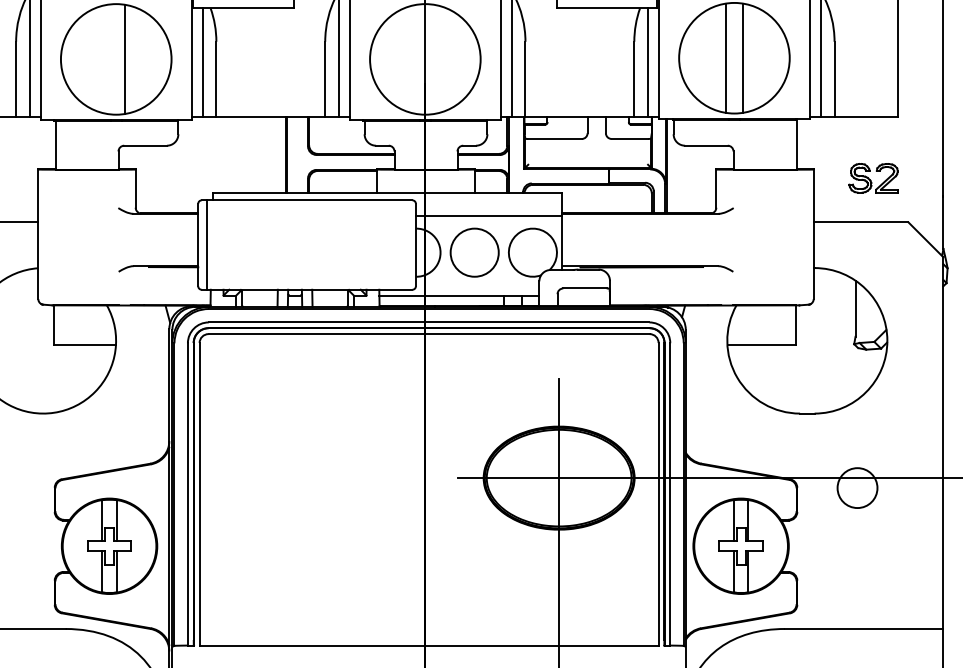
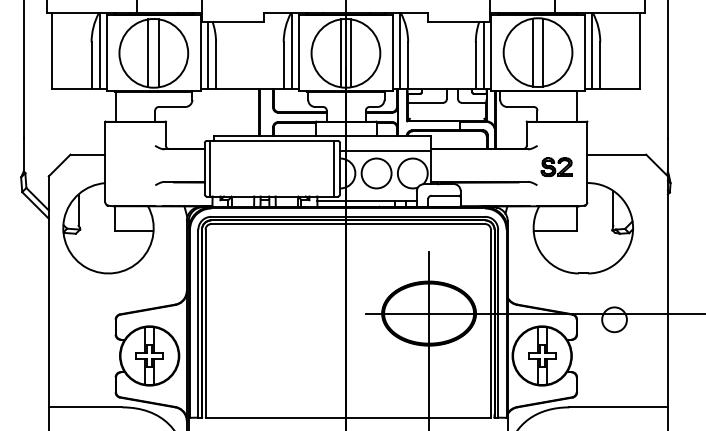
line: (107, 59) -> (148, 53), added
line: (416, 59) -> (340, 53), added
line: (434, 59) -> (351, 53), added
part: (873, 178) -> (556, 167), moved
line: (406, 244) -> (334, 168), added

